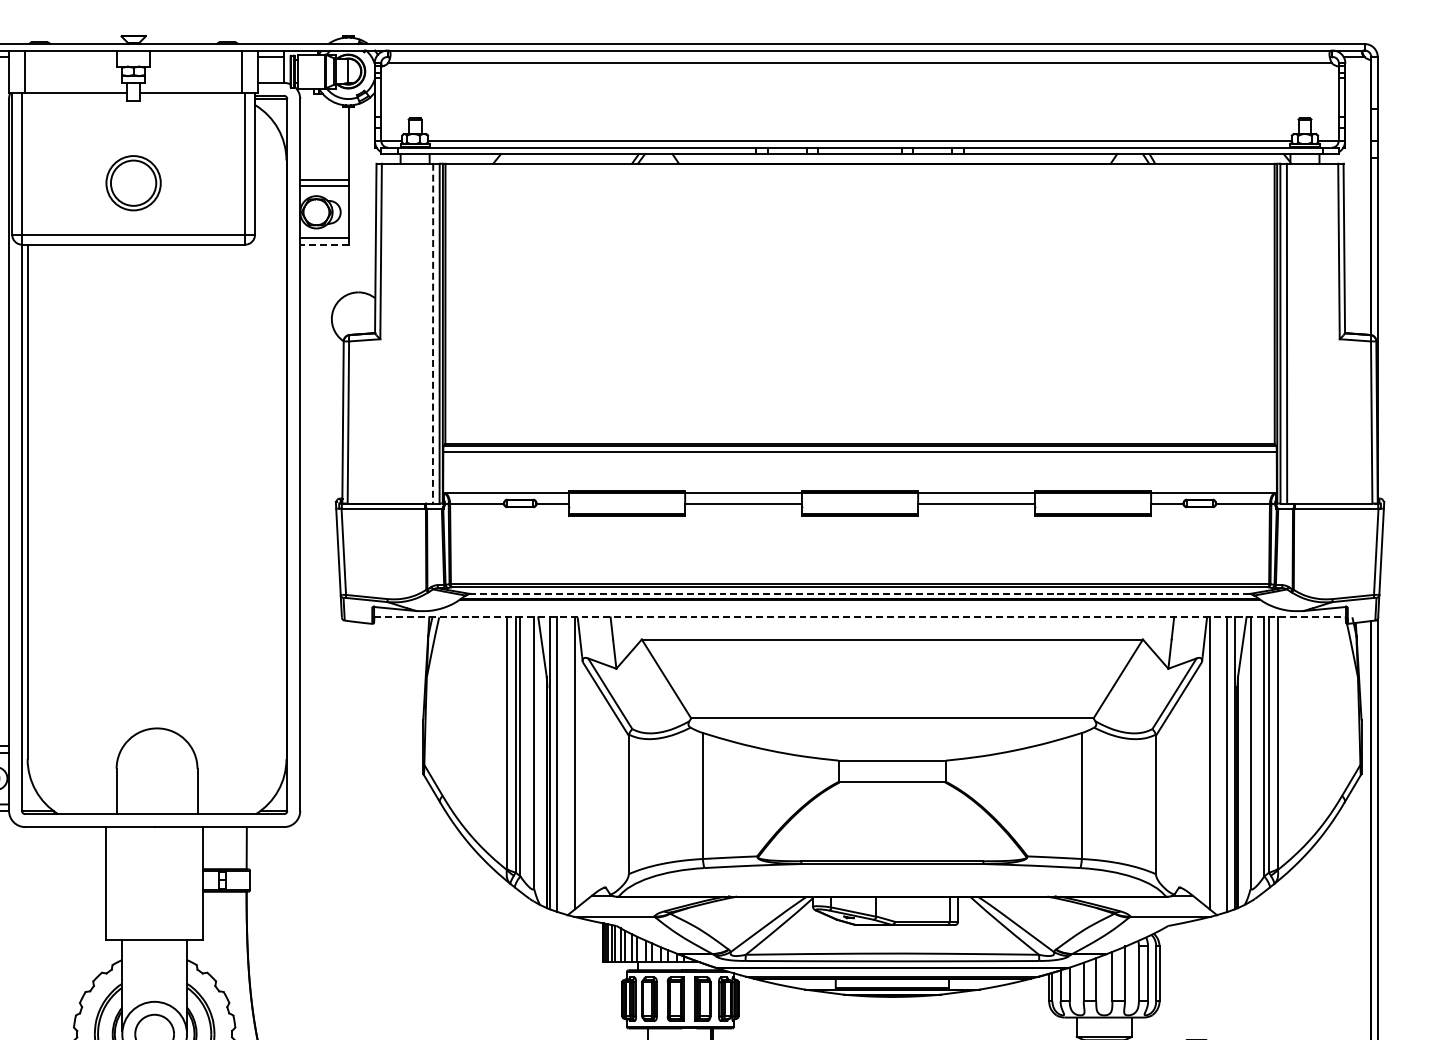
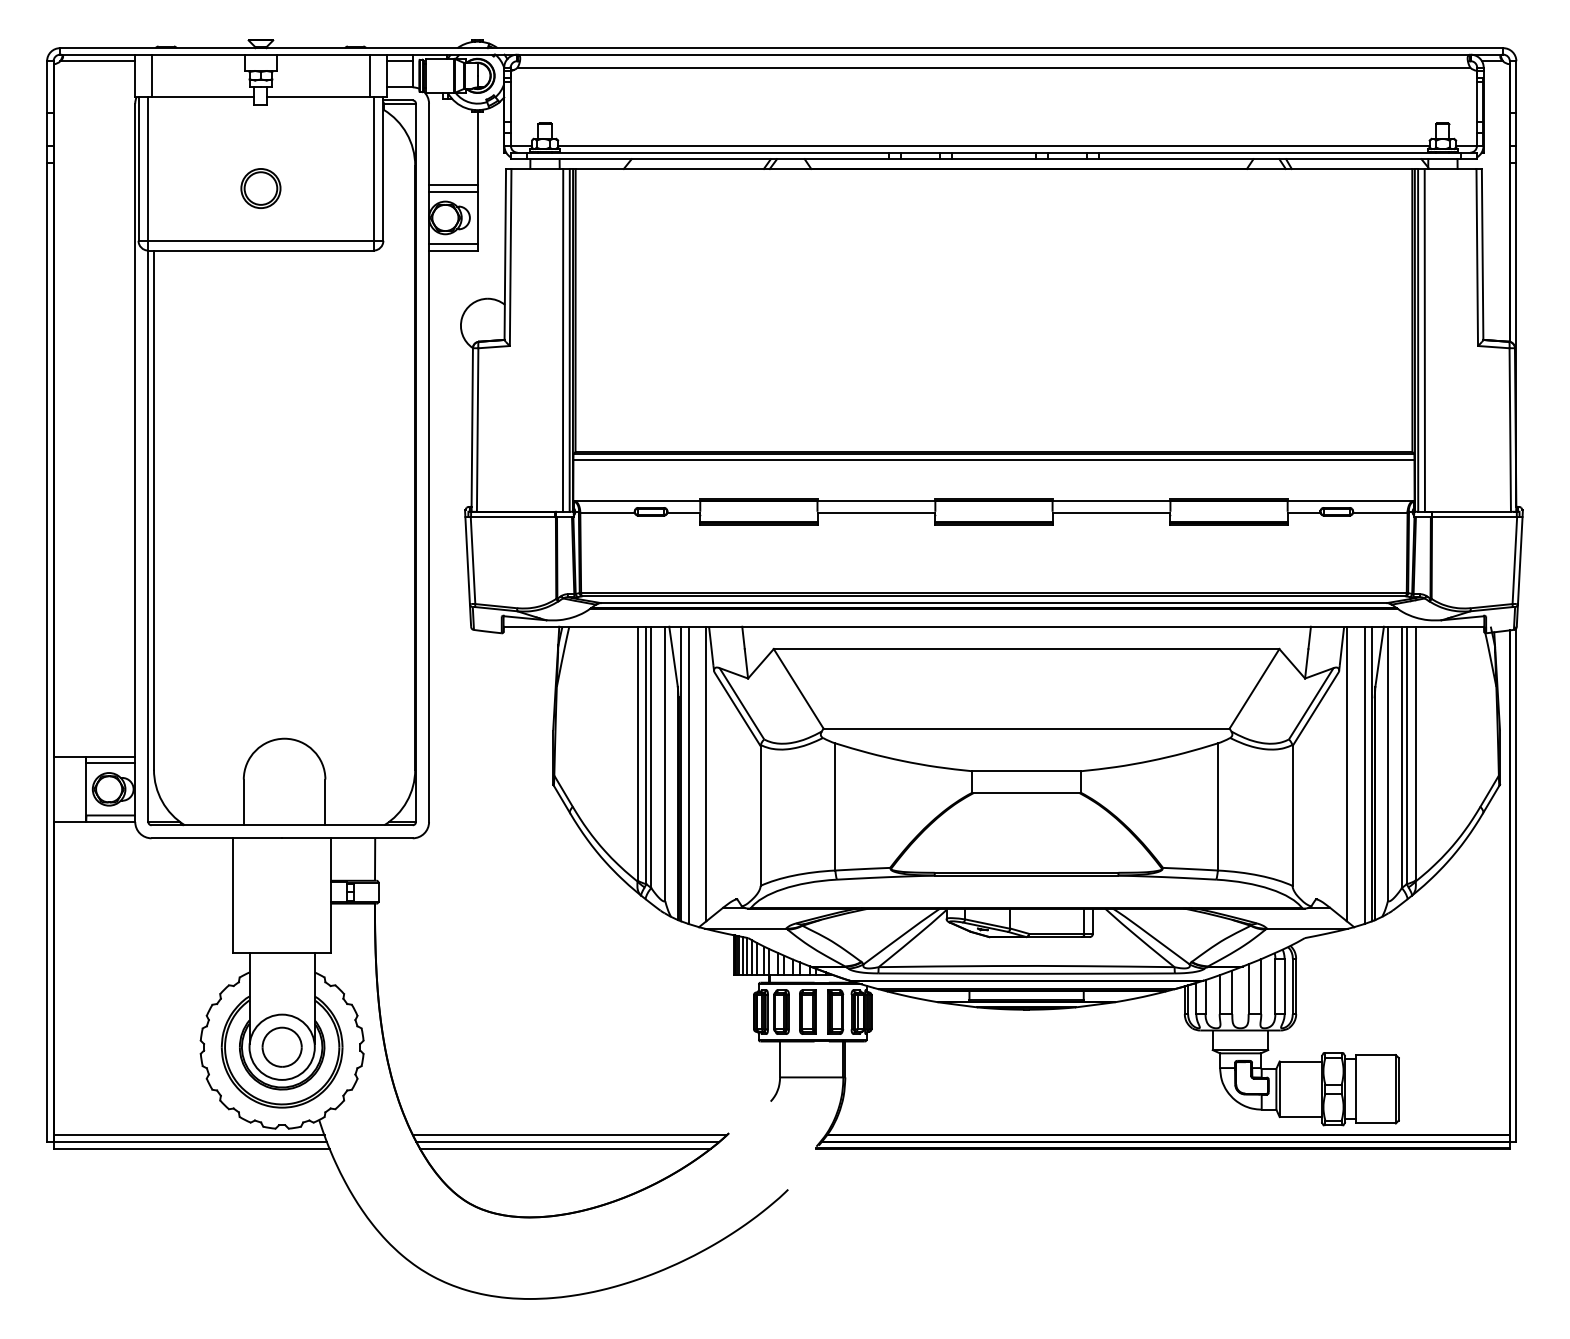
part: (133, 183) -> (260, 188), size x0.71
line: (324, 244) -> (453, 250), dashed -> solid
line: (433, 333) -> (563, 340), dashed -> solid
line: (859, 594) -> (993, 603), dashed -> solid
line: (860, 617) -> (994, 626), dashed -> solid

